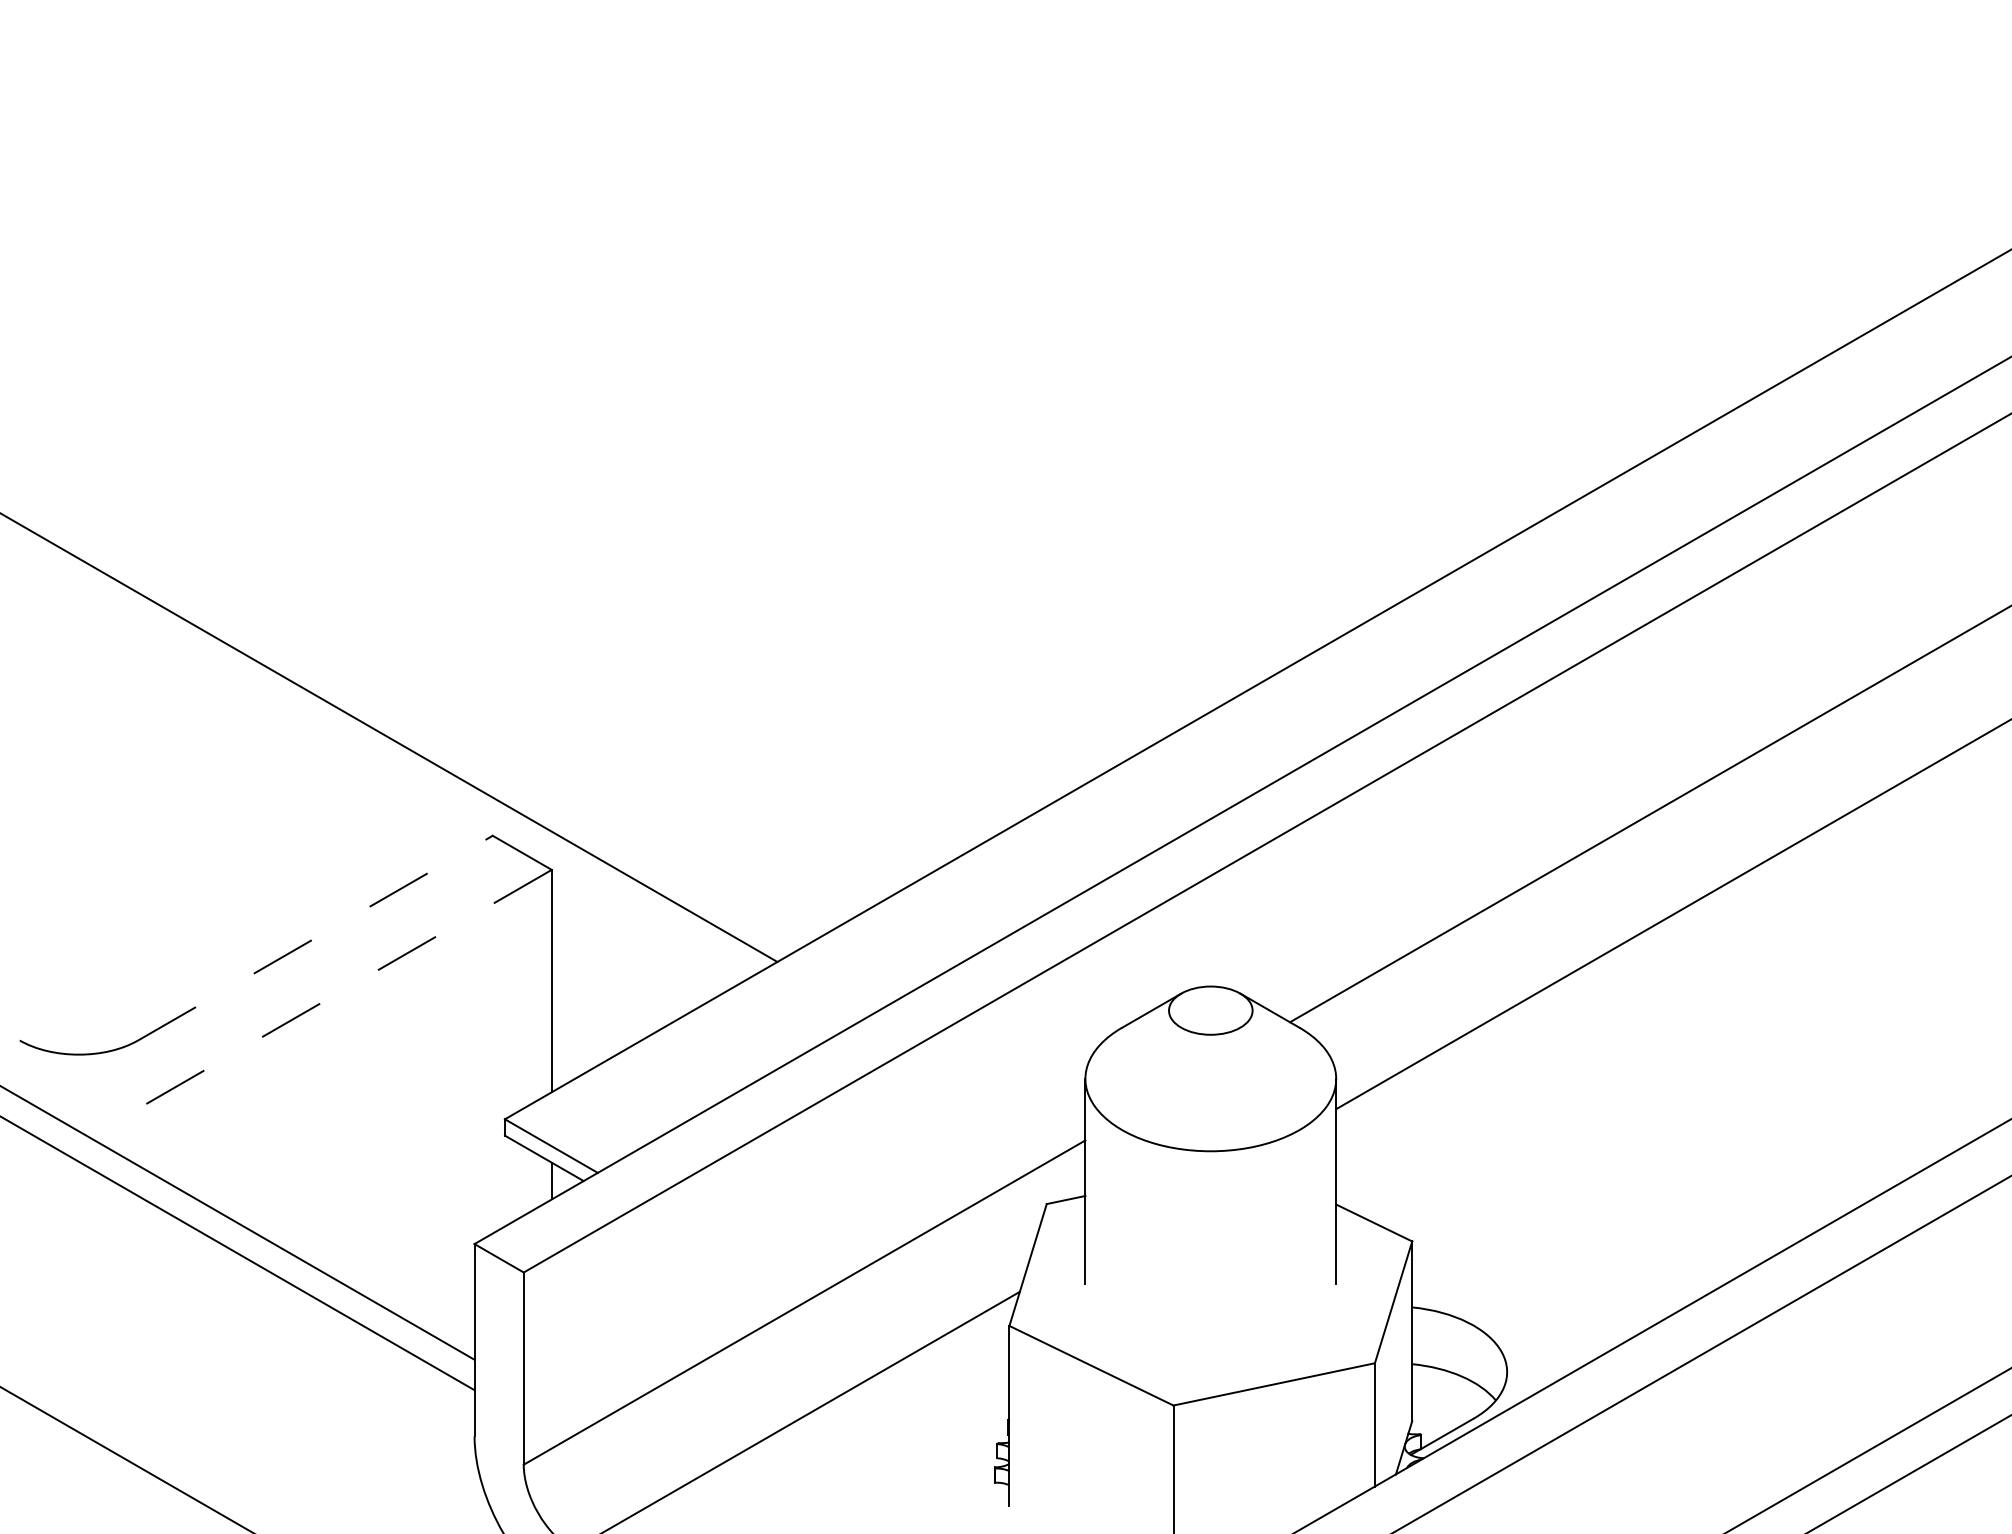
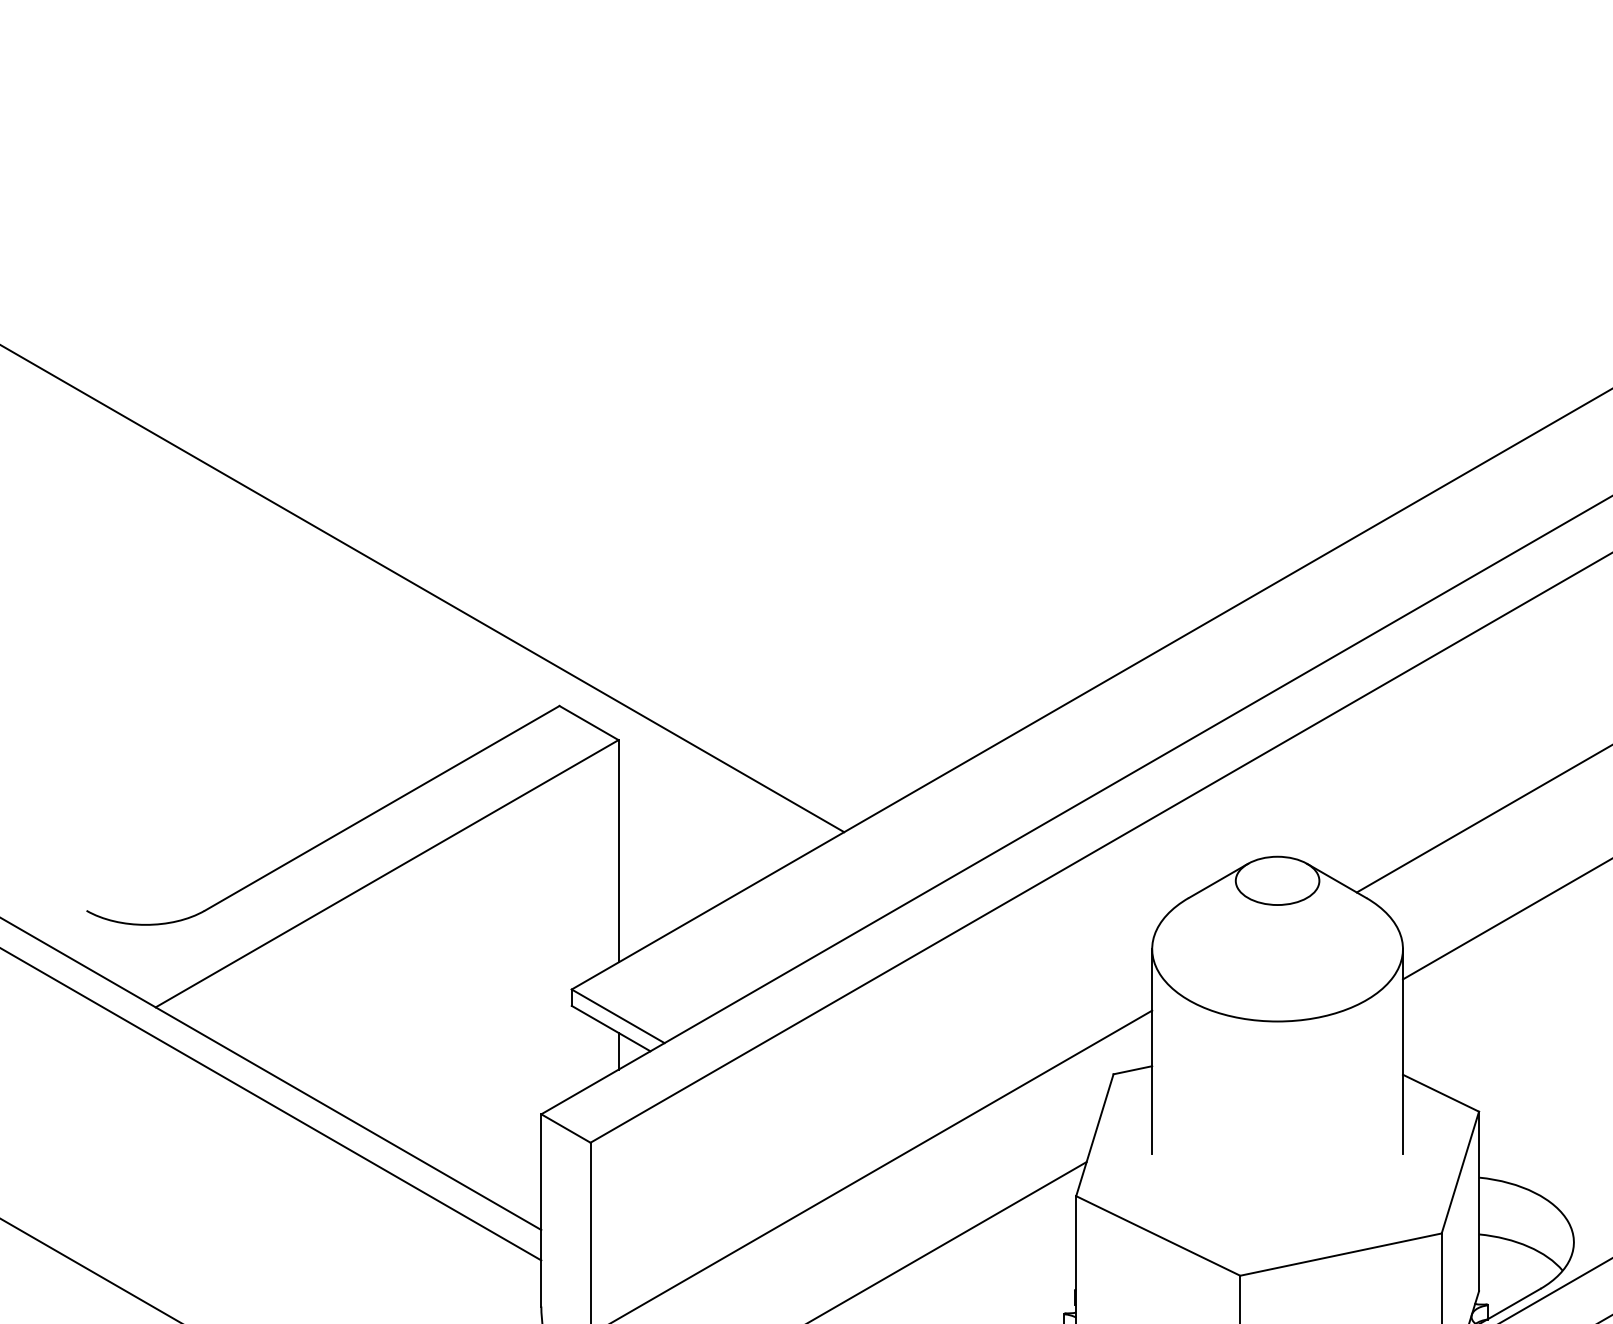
line: (315, 938) -> (382, 808), dashed -> solid
line: (319, 1003) -> (386, 873), dashed -> solid

